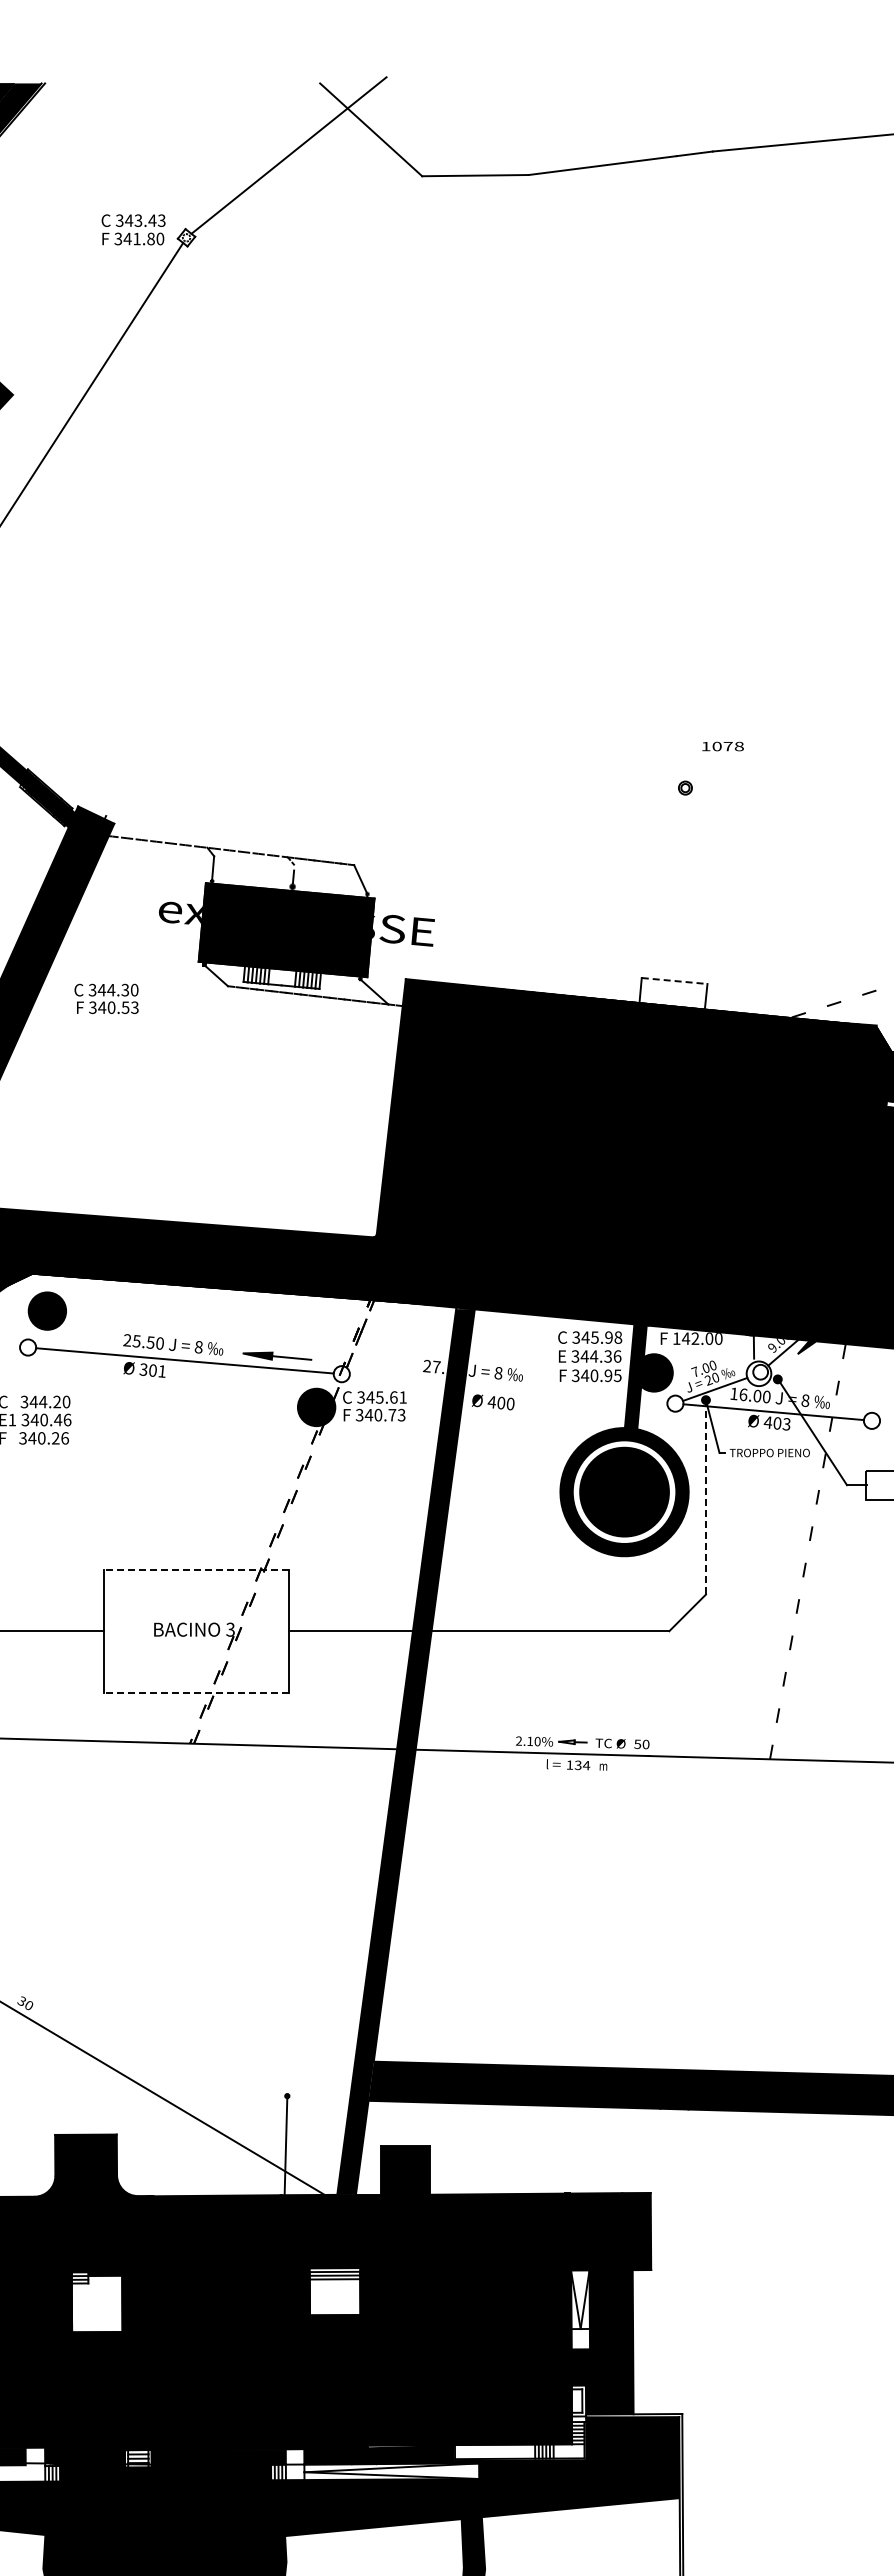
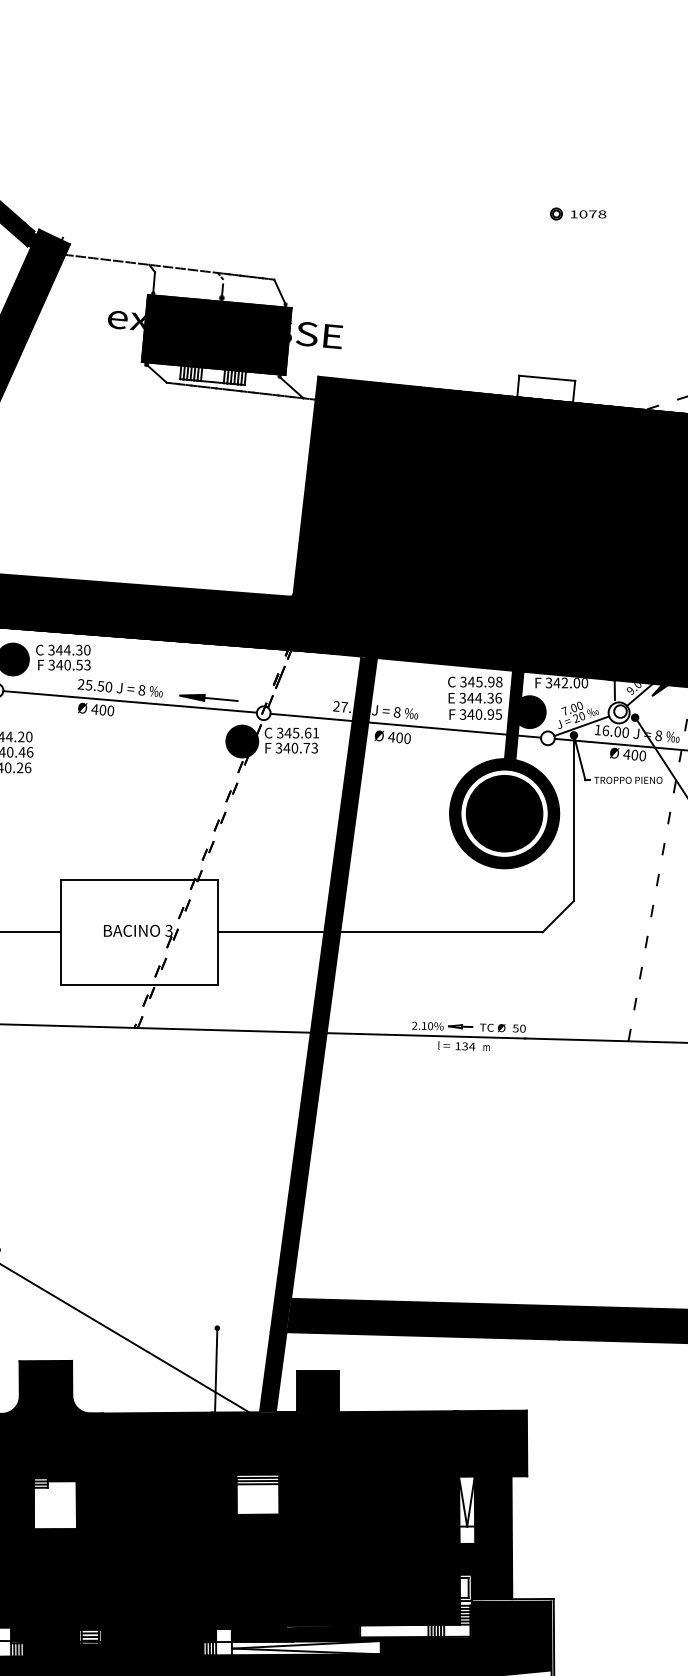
text: (722, 746) -> (588, 214), moved
line: (674, 981) -> (547, 378), dashed -> solid
text: (106, 998) -> (63, 657), moved
text: (676, 1338) -> (548, 682), 142.00 -> 342.00
text: (152, 1370) -> (102, 710), 301 -> 400
line: (508, 1388) -> (405, 725), added
text: (786, 1424) -> (642, 756), 403 -> 400
line: (705, 1497) -> (573, 818), dashed -> solid
line: (195, 1569) -> (139, 879), dashed -> solid
line: (195, 1692) -> (139, 984), dashed -> solid

